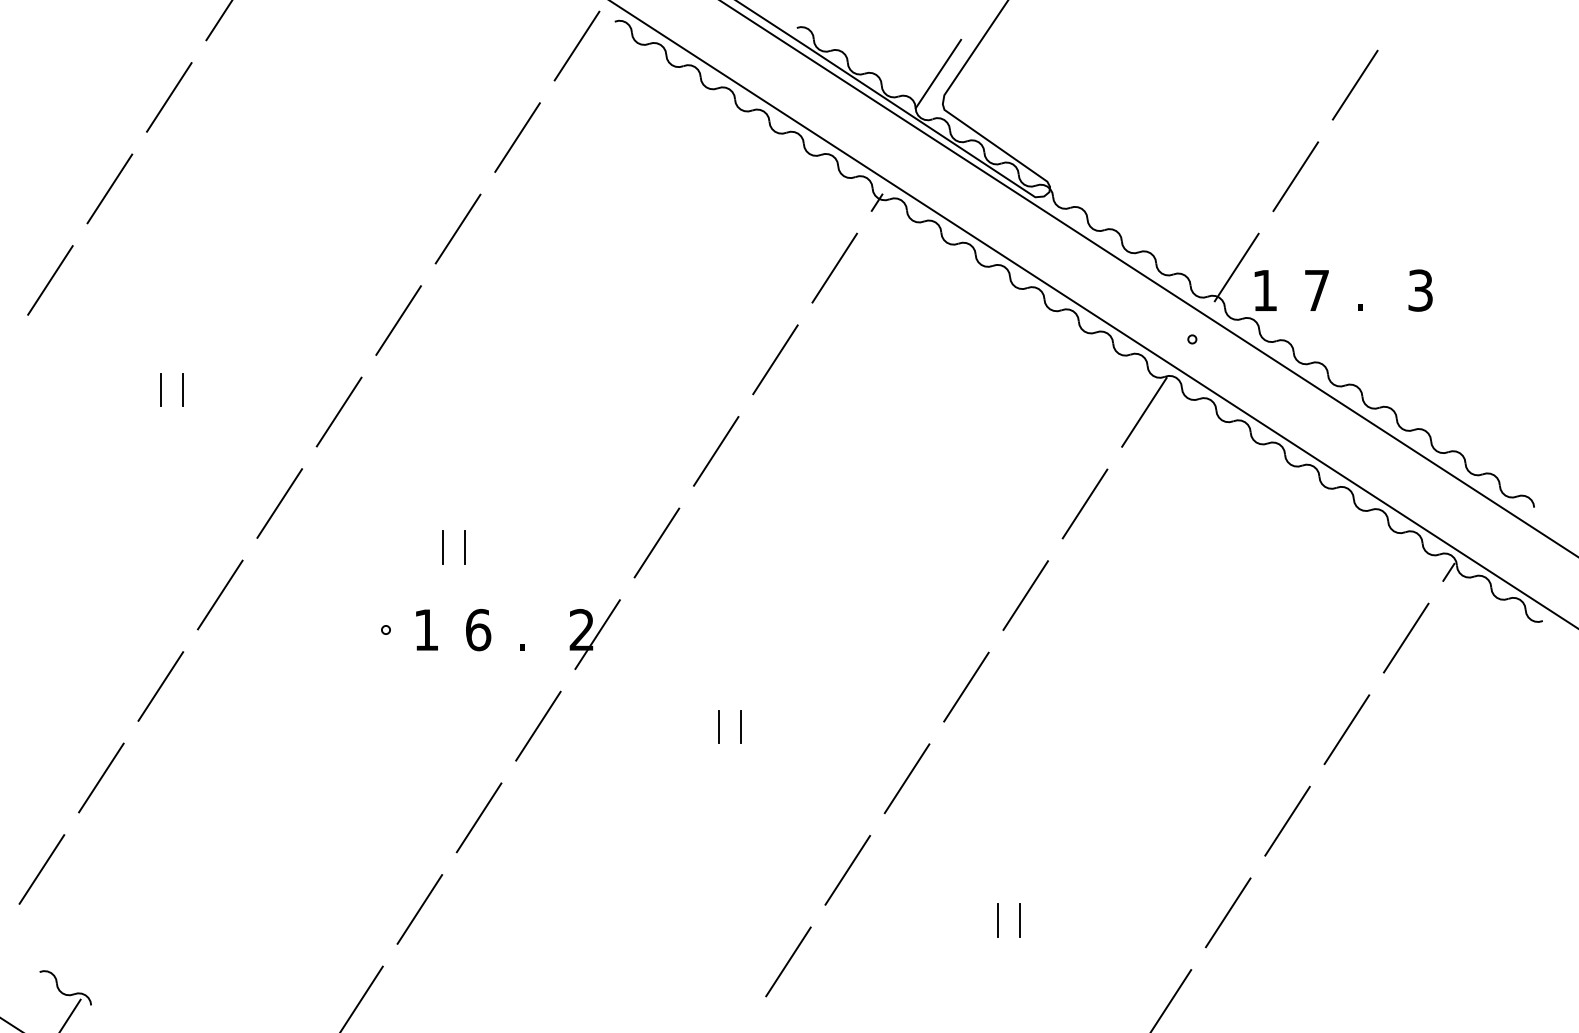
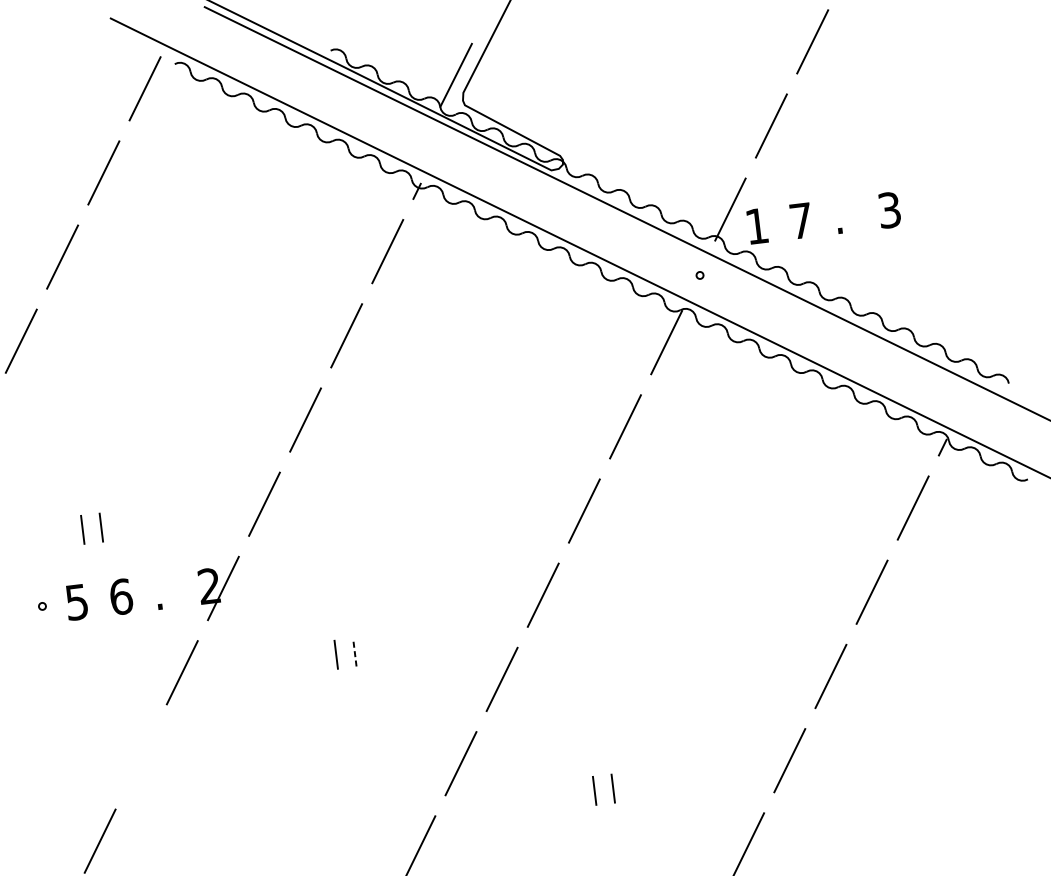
text: (426, 630) -> (77, 602), 1 -> 5
line: (740, 726) -> (354, 652), solid -> dashed
line: (478, 817) -> (140, 756), removed

